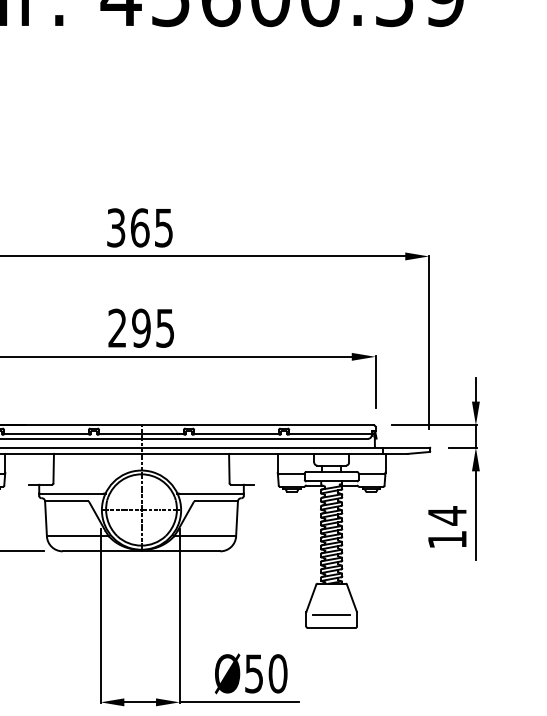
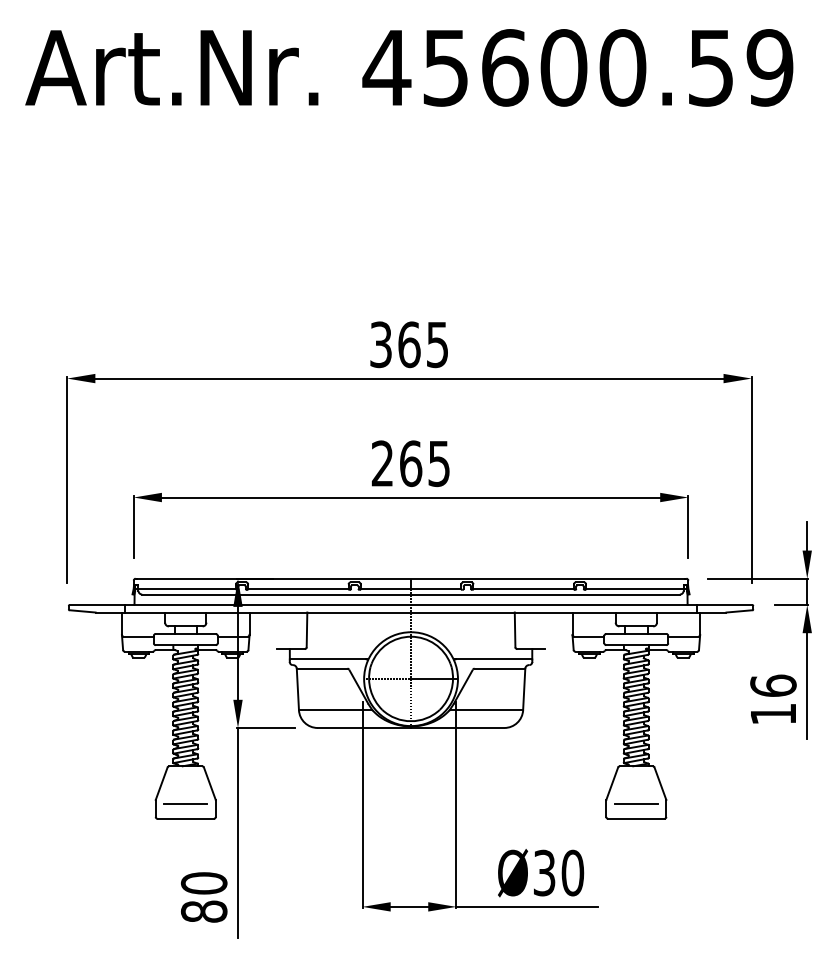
text: (141, 328) -> (410, 463), 295 -> 265
text: (447, 515) -> (773, 685), 14 -> 16
text: (254, 673) -> (544, 872), Ø50 -> Ø30

